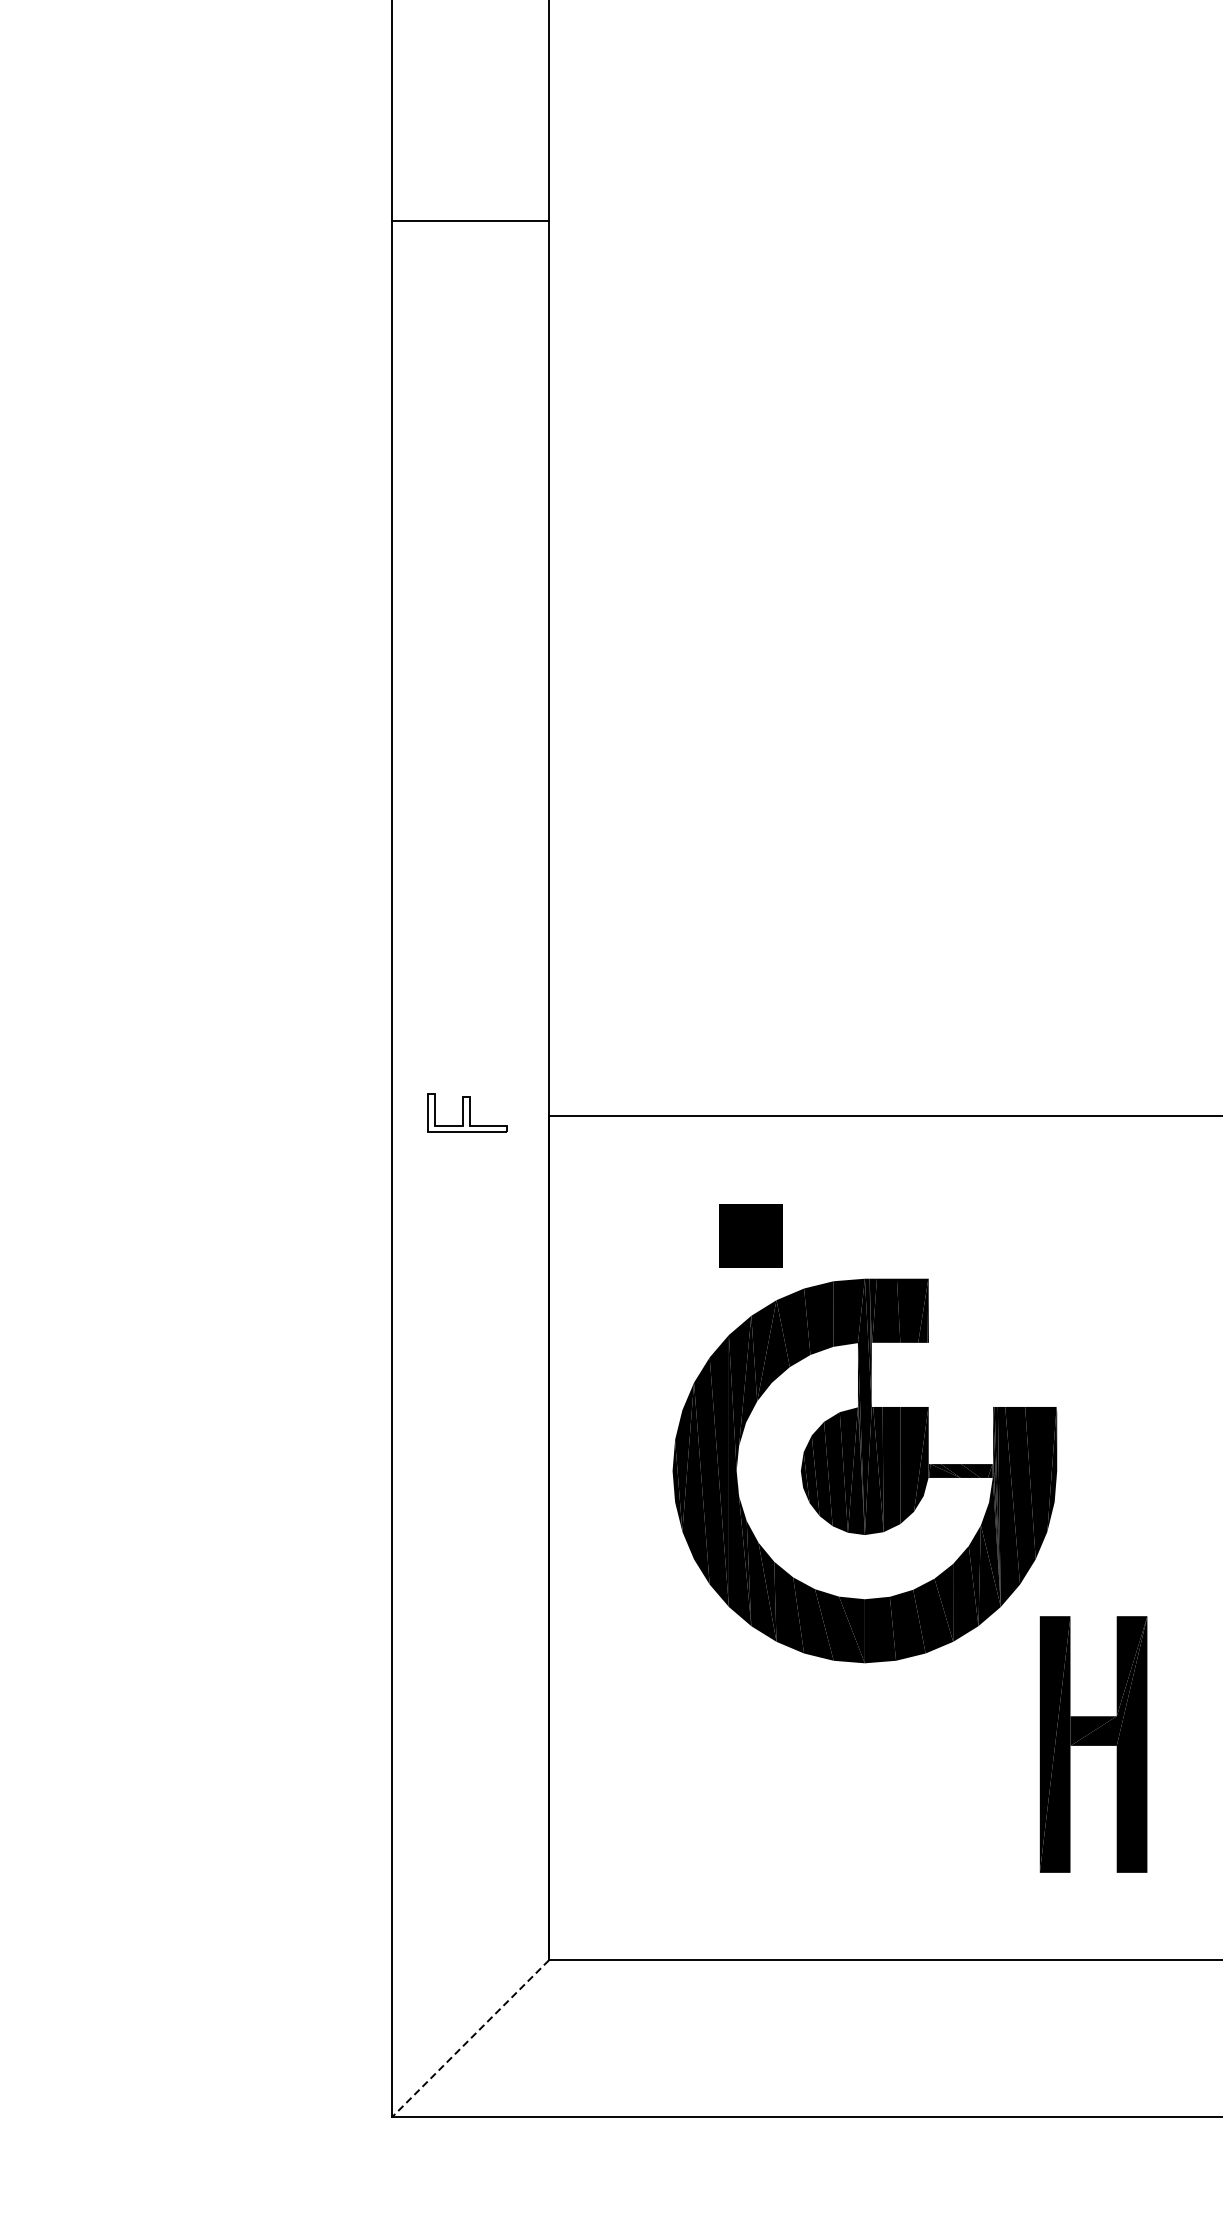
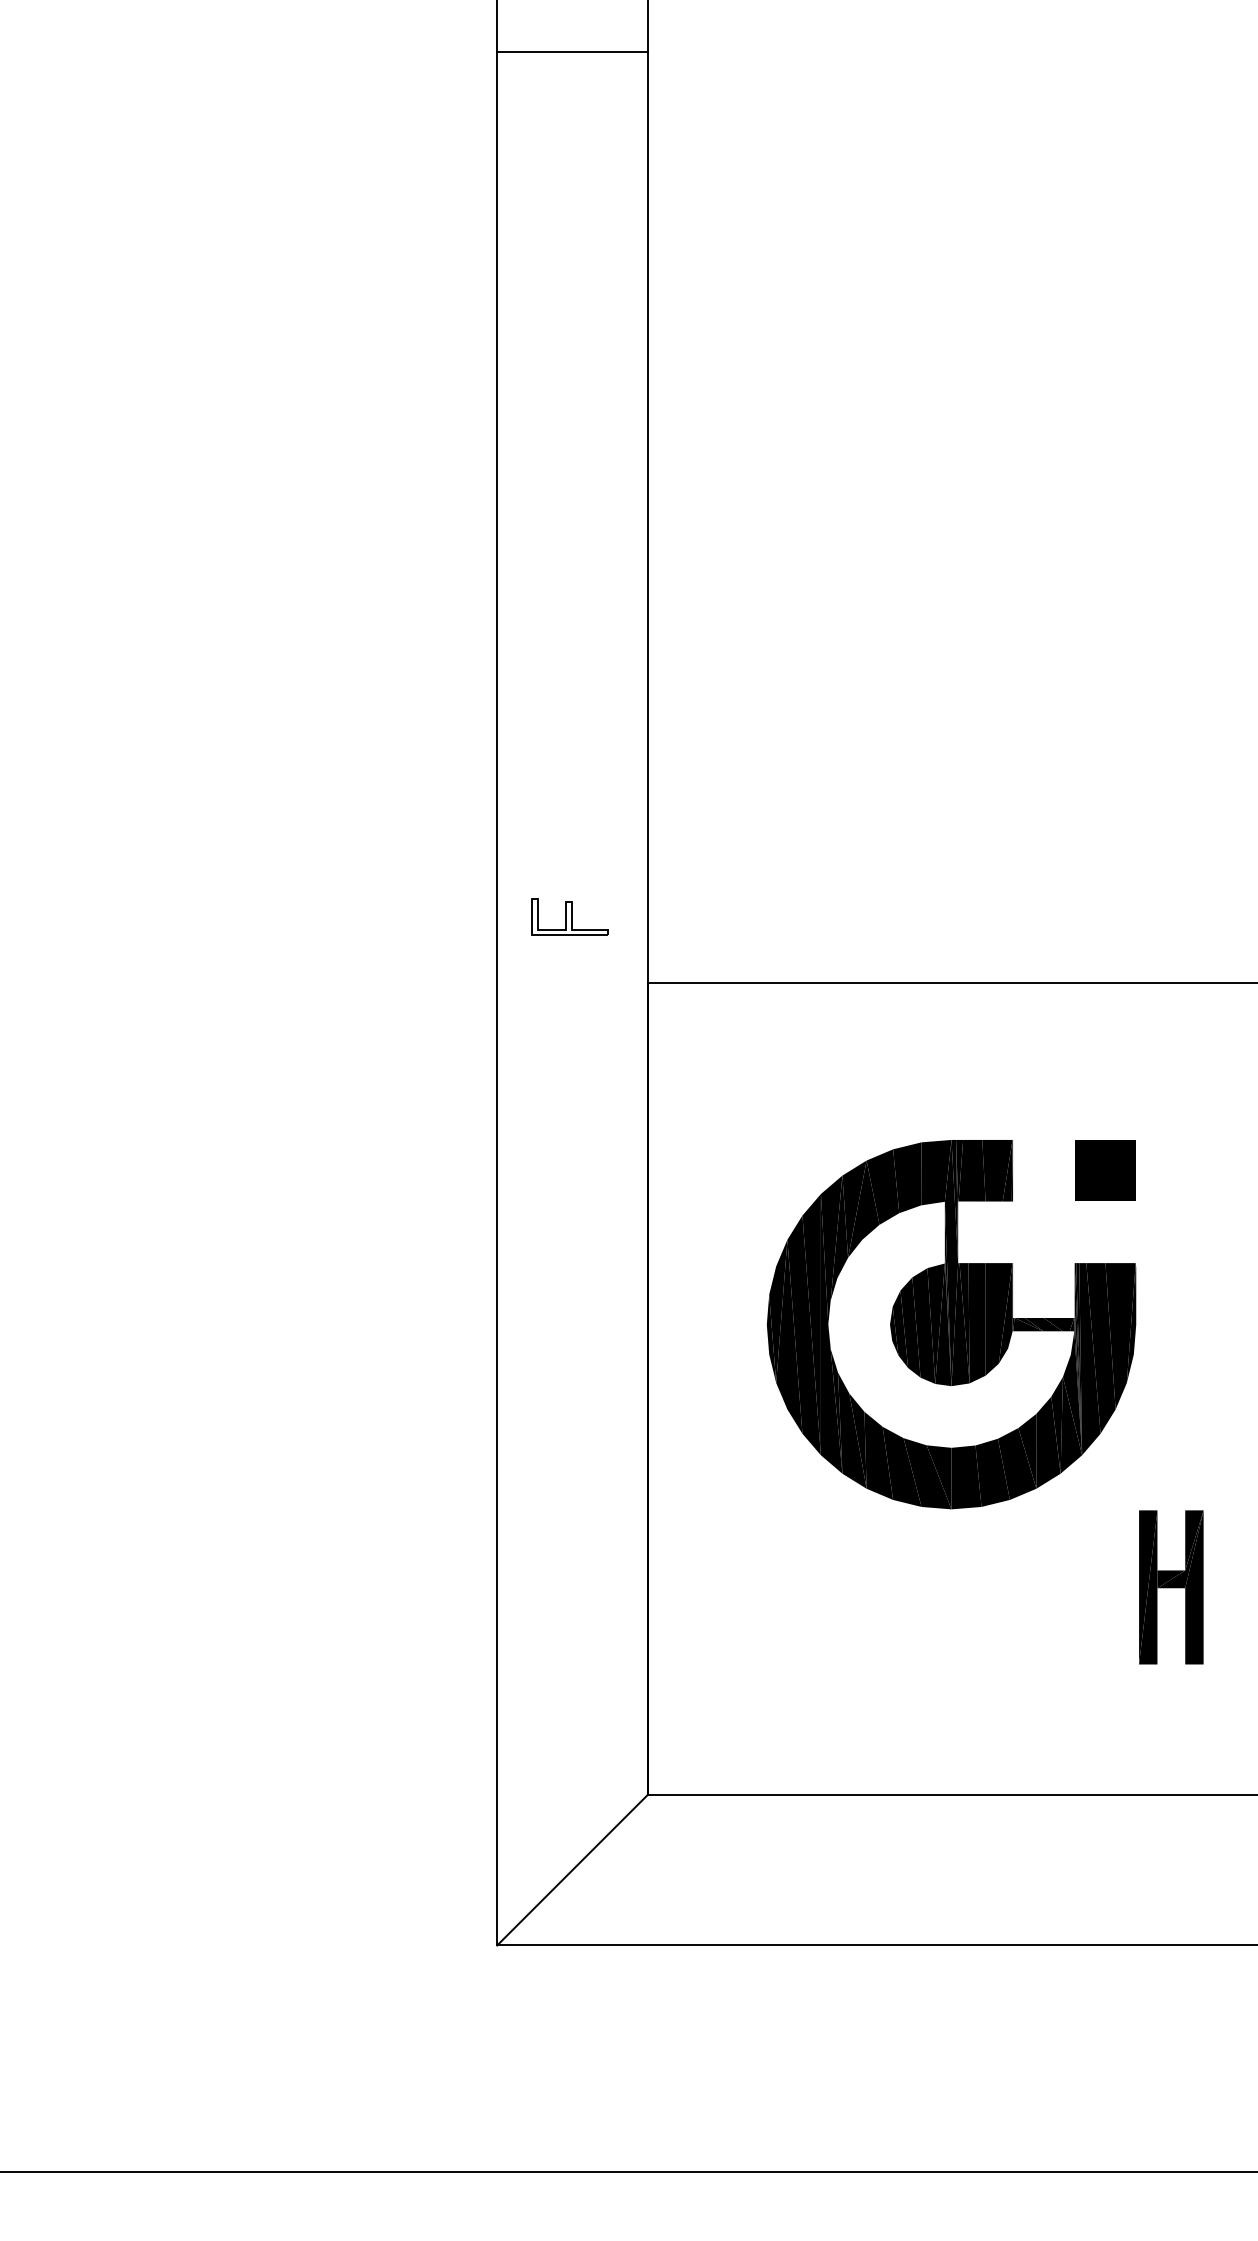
line: (470, 221) -> (572, 52), moved
part: (467, 1112) -> (569, 916), moved
part: (751, 1235) -> (1105, 1170), moved
part: (1093, 1744) -> (1171, 1587), size x0.62
line: (470, 2038) -> (572, 1869), dashed -> solid

